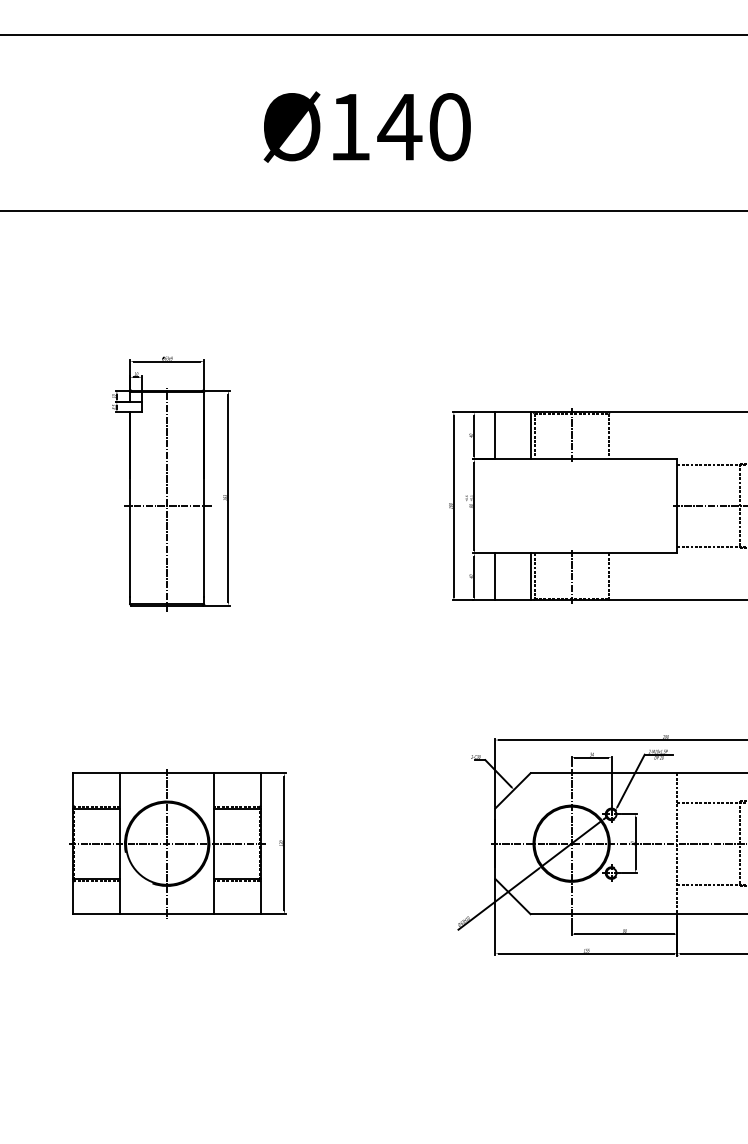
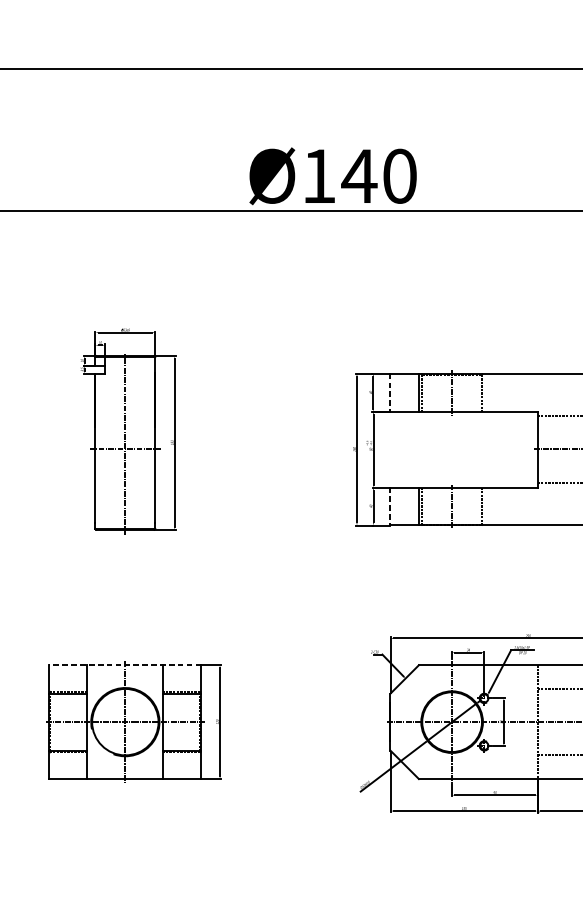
text: (366, 126) -> (332, 175), moved
line: (495, 436) -> (390, 393), solid -> dashed
line: (495, 577) -> (390, 507), solid -> dashed
line: (167, 773) -> (125, 665), solid -> dashed

